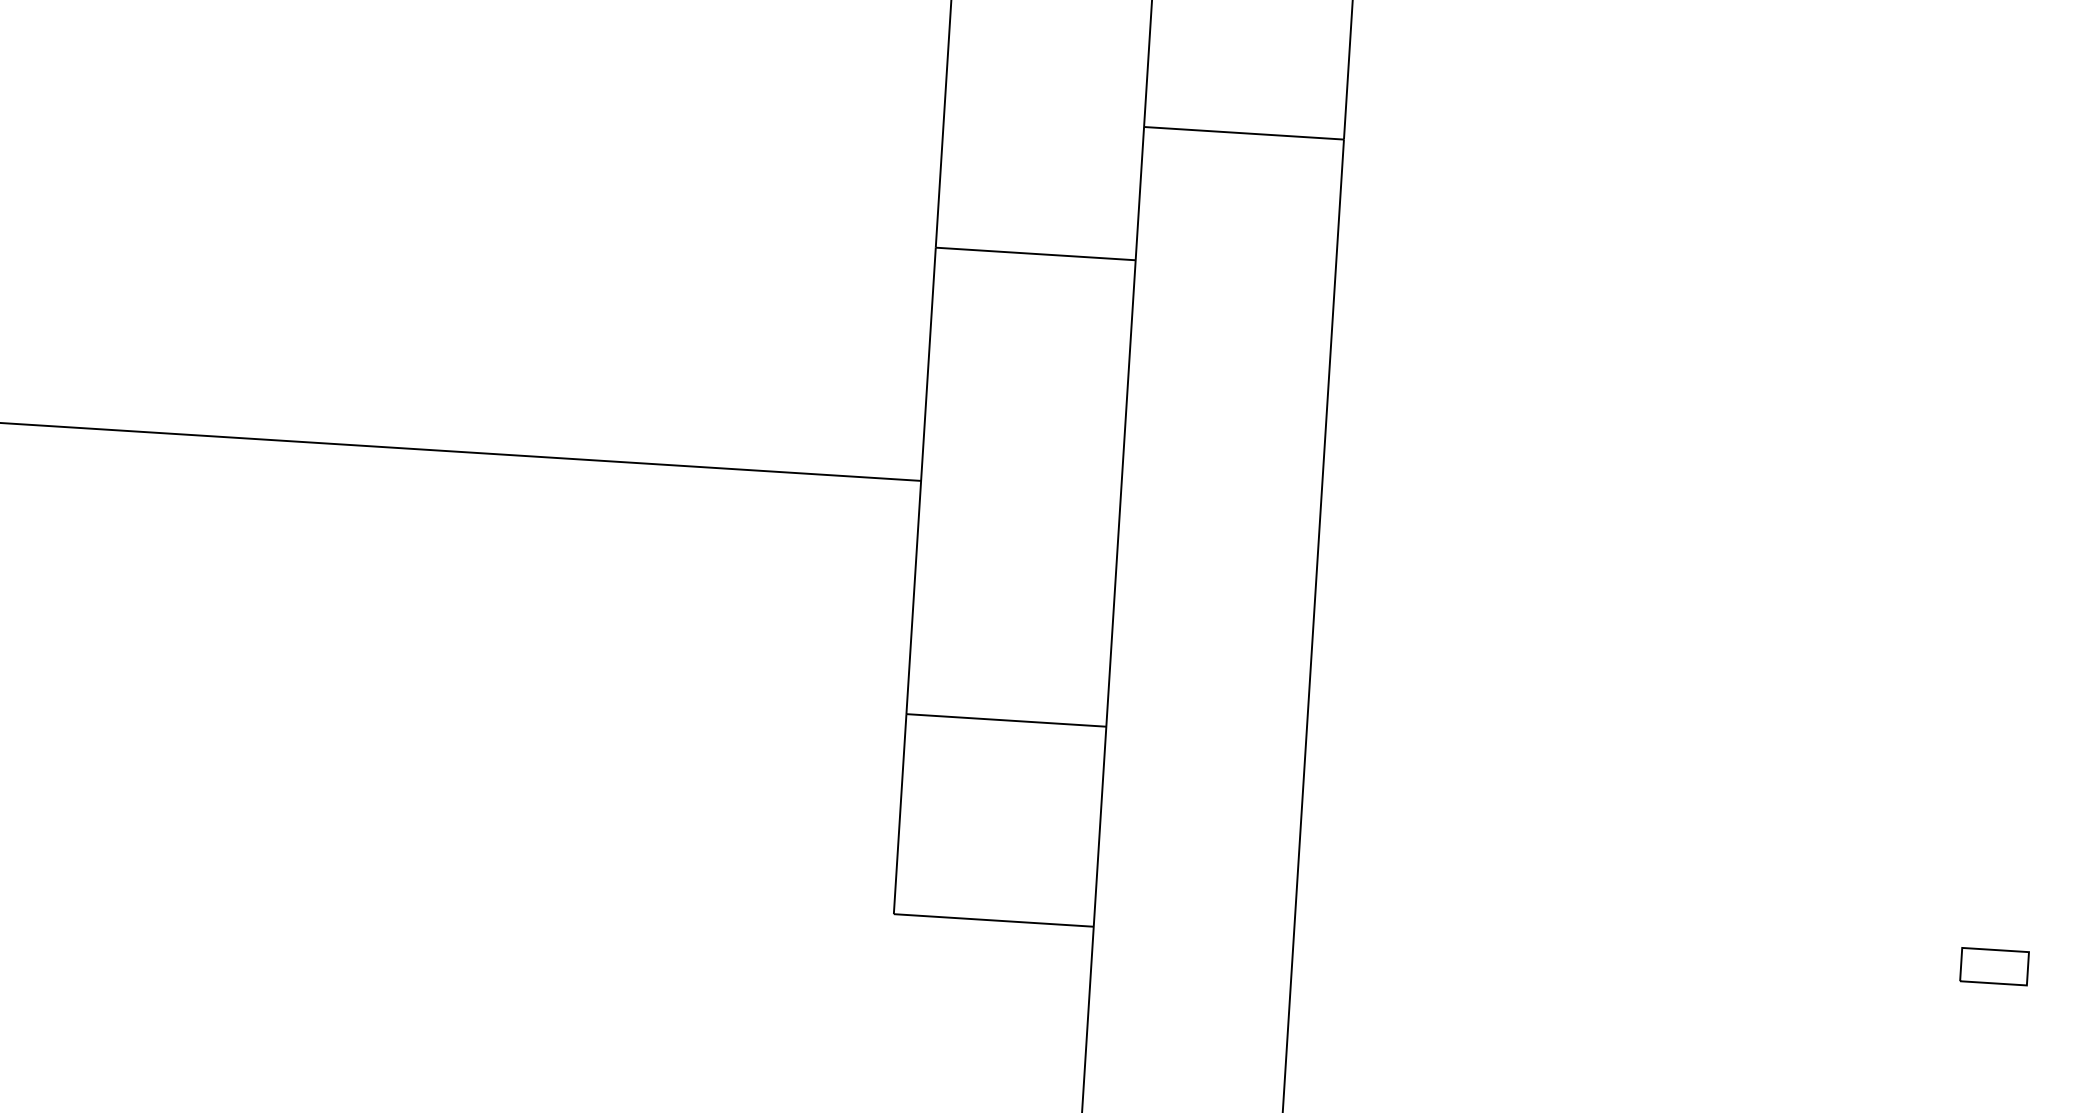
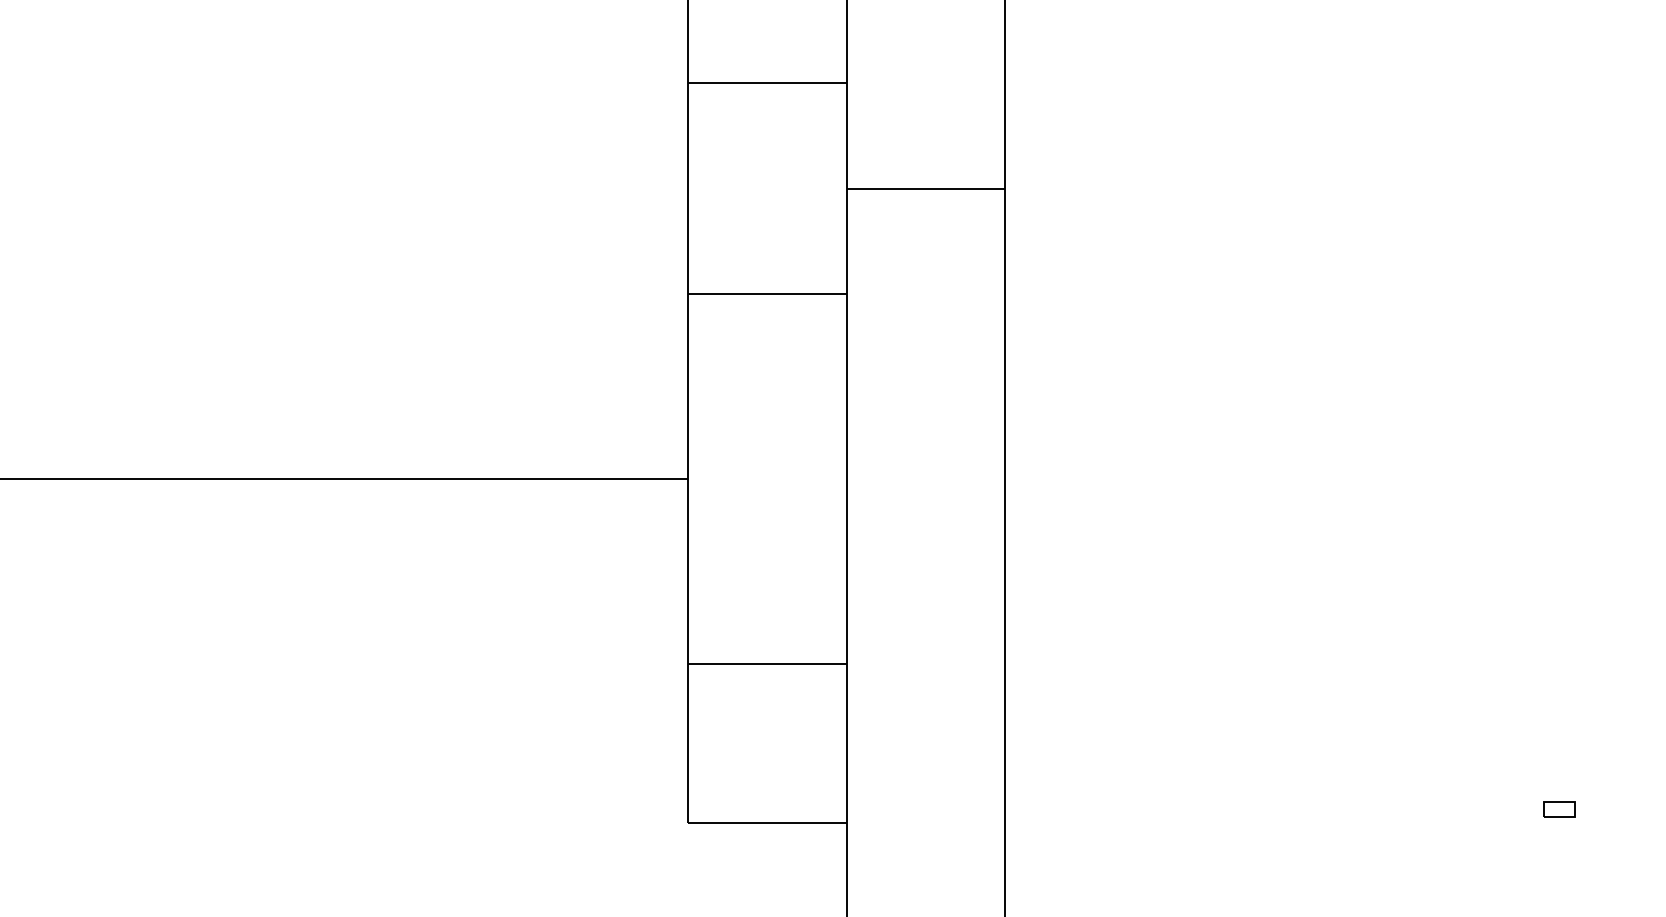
part: (1994, 966) -> (1559, 809), size x0.6

